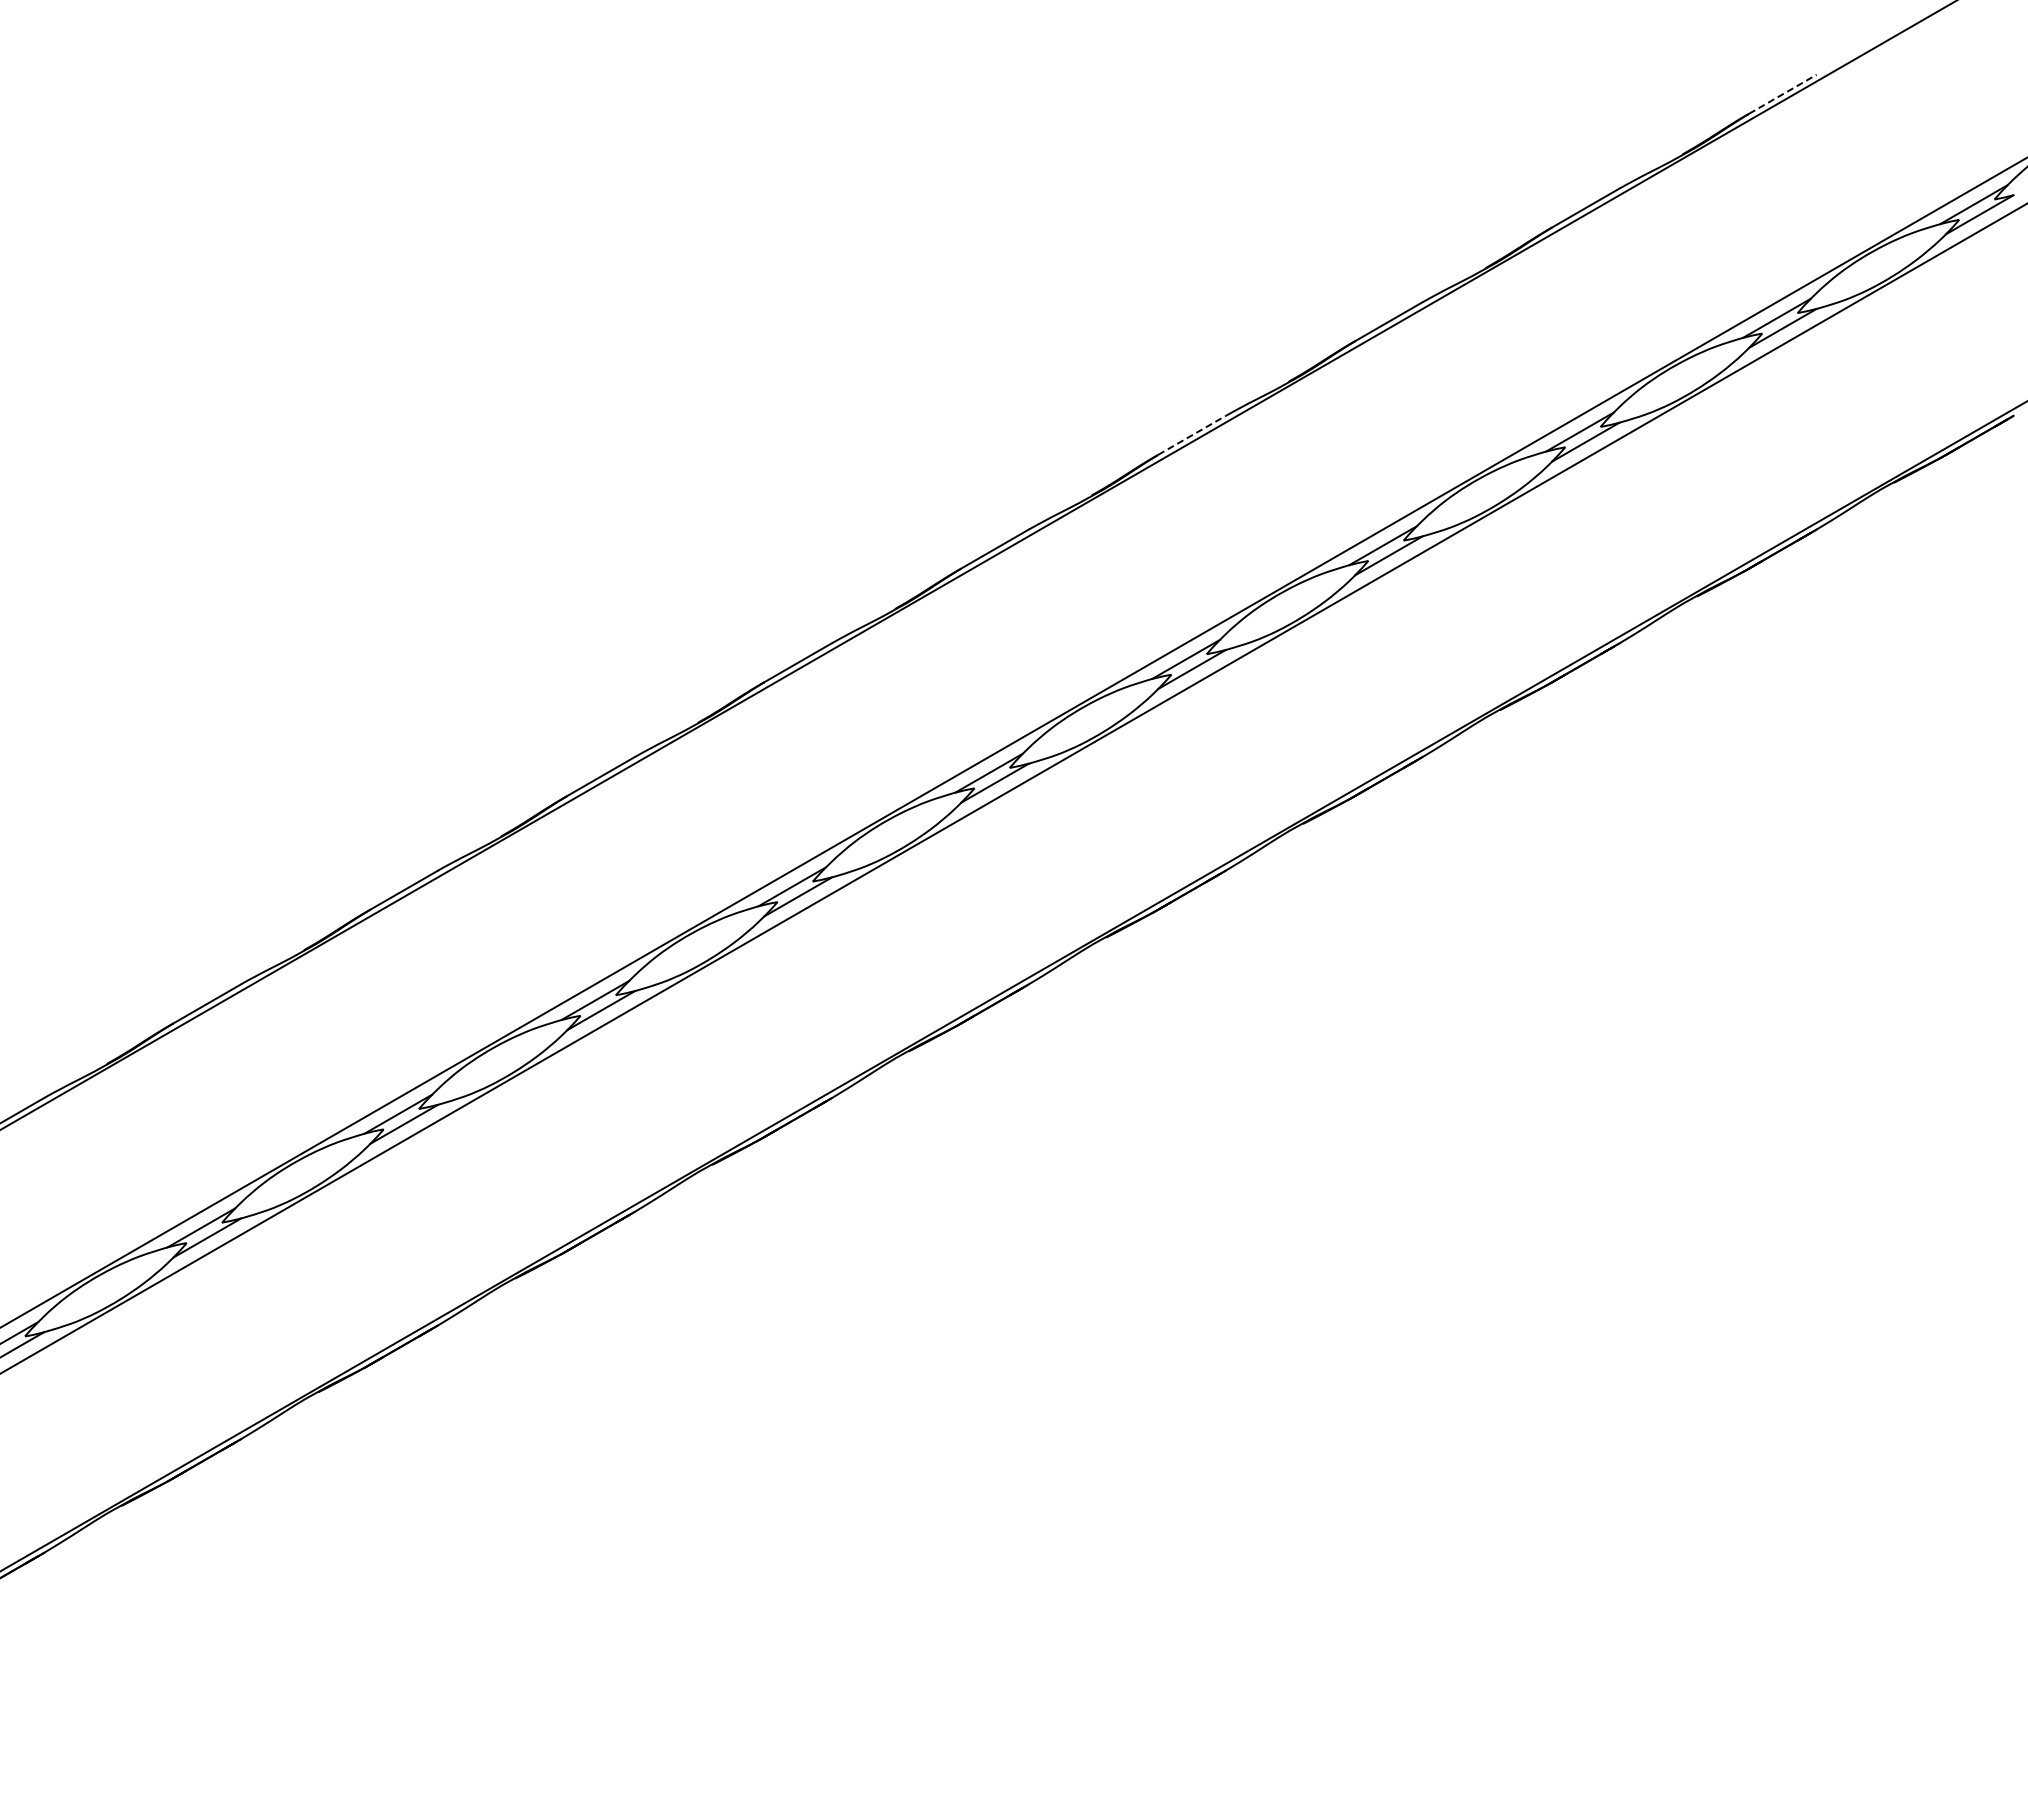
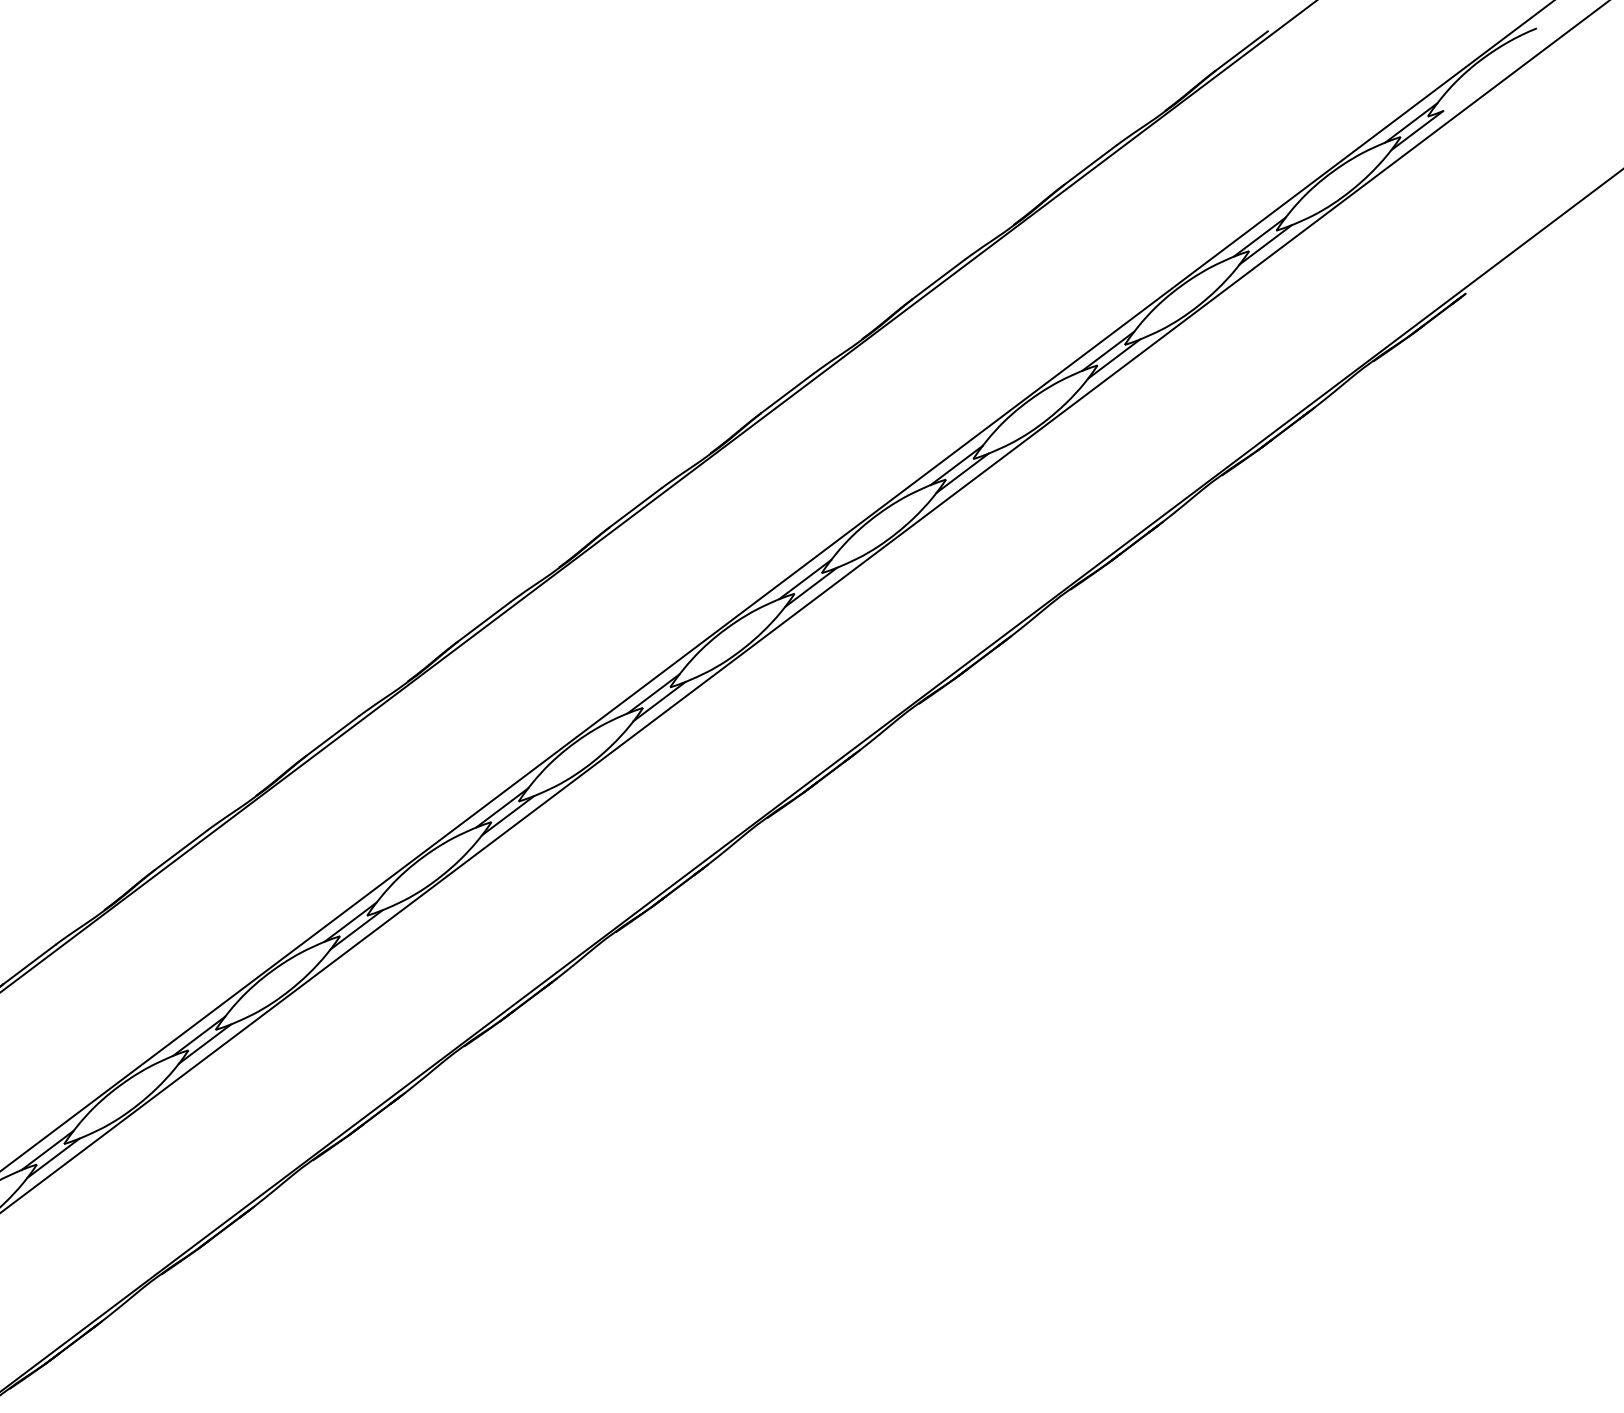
line: (1782, 94) -> (1241, 51), dashed -> solid
line: (1192, 435) -> (787, 393), dashed -> solid

